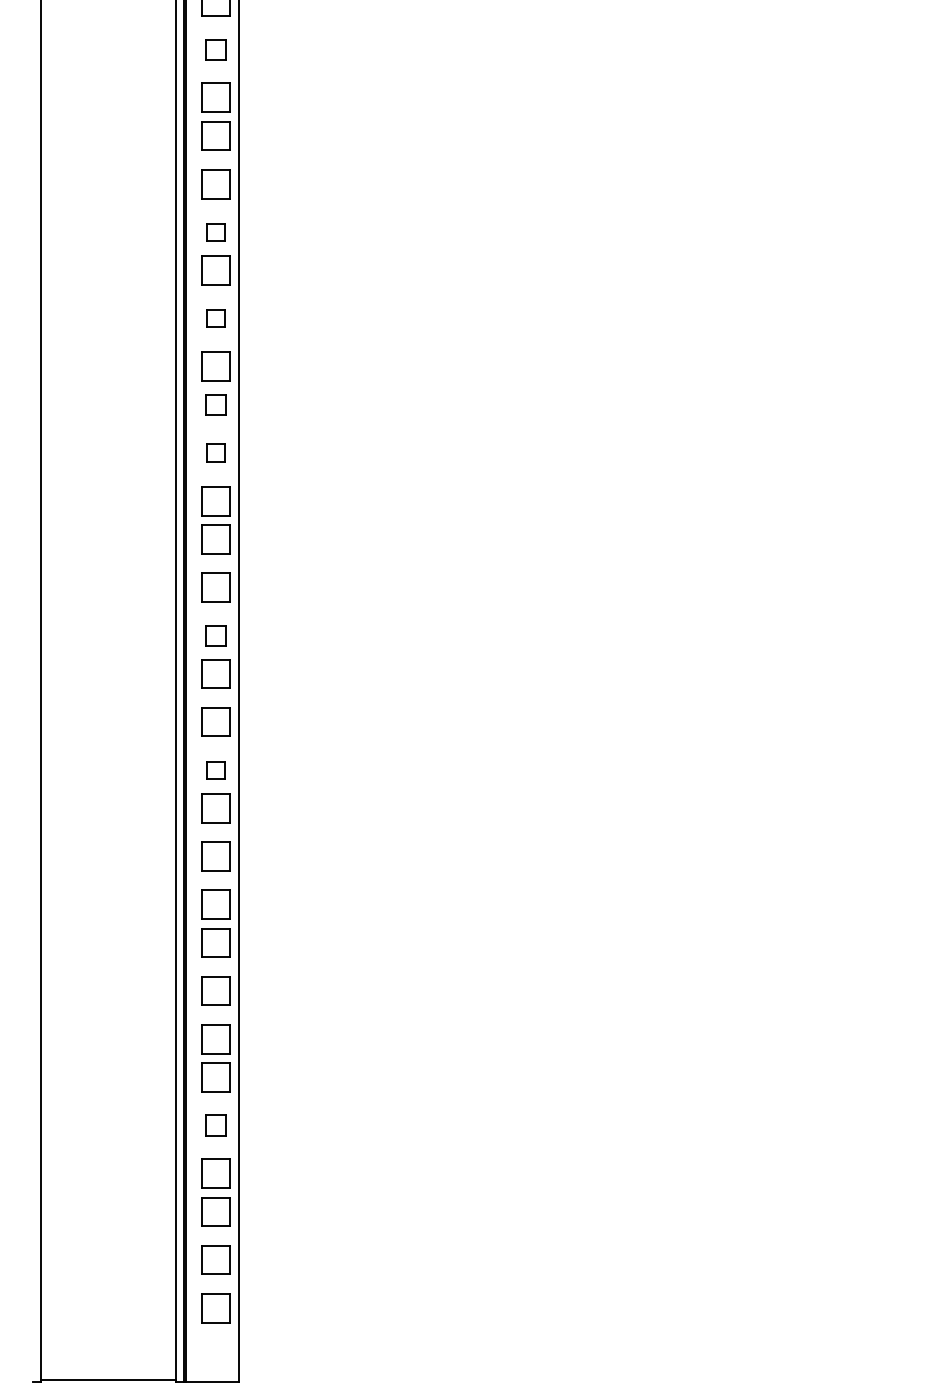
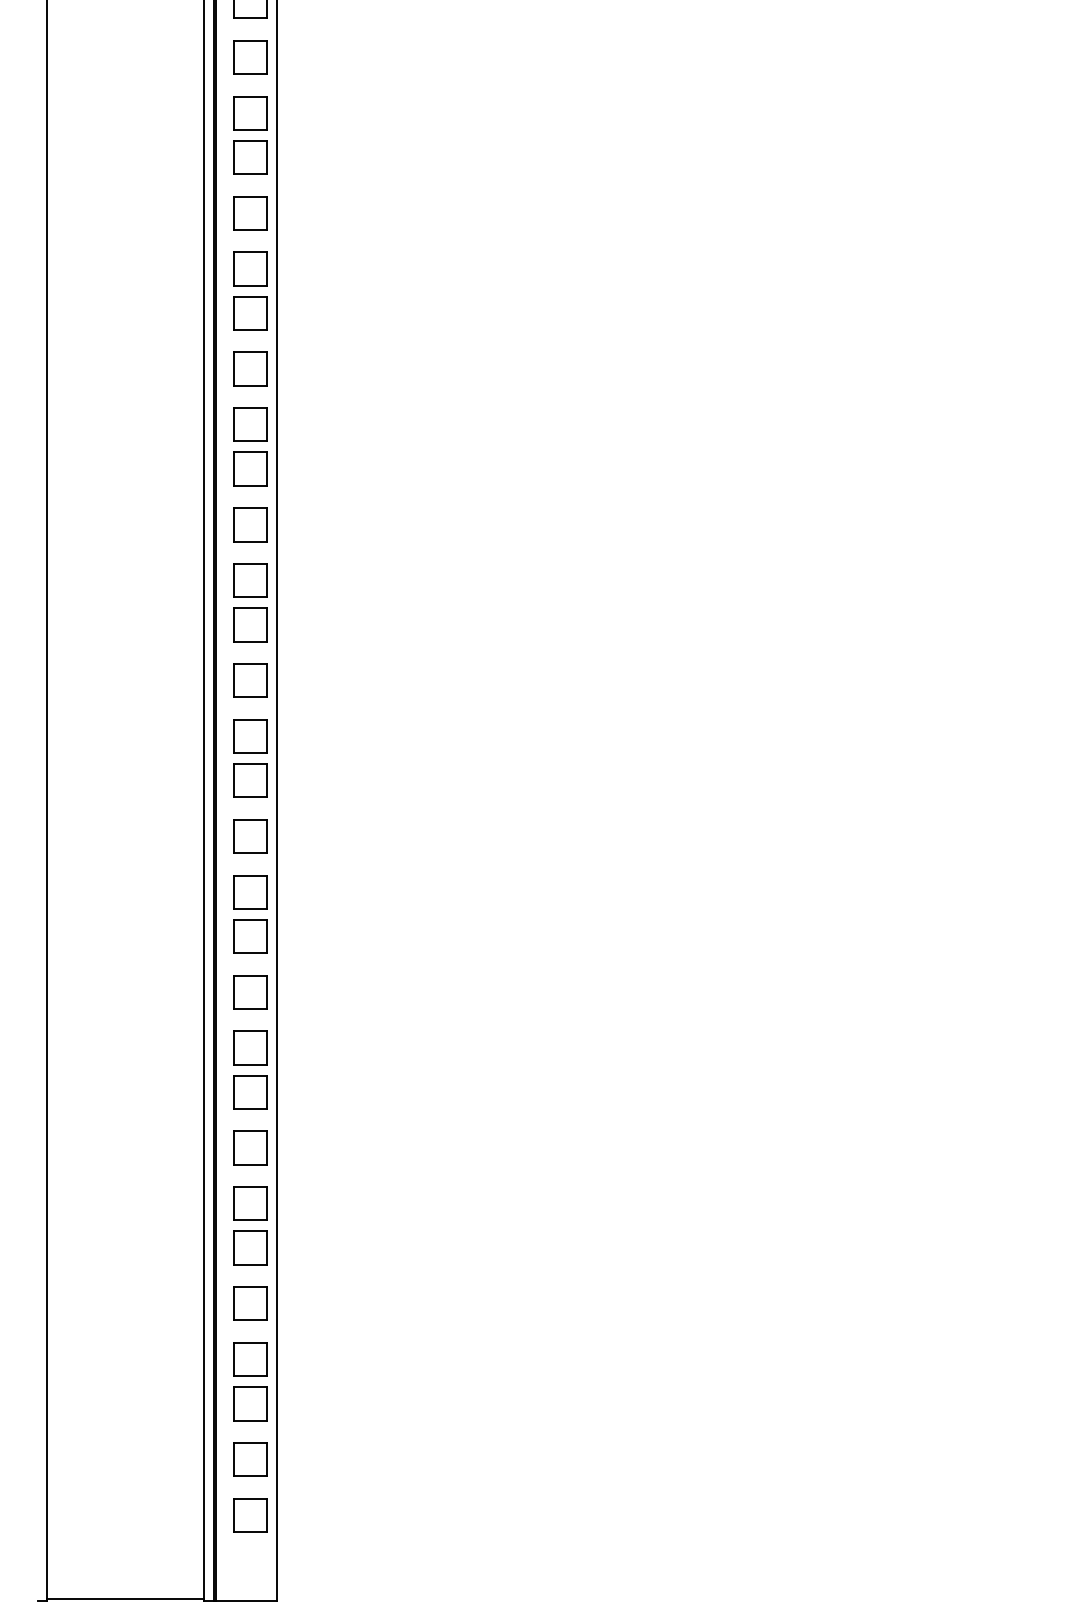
part: (215, 49) -> (249, 57), size x1.43
part: (215, 232) -> (249, 269), size x1.67
part: (215, 318) -> (249, 368), size x1.67
part: (215, 404) -> (249, 468), size x1.43
part: (215, 452) -> (249, 524), size x1.67
part: (215, 635) -> (249, 736), size x1.43
part: (215, 770) -> (249, 892), size x1.67
part: (215, 1125) -> (249, 1303), size x1.43

